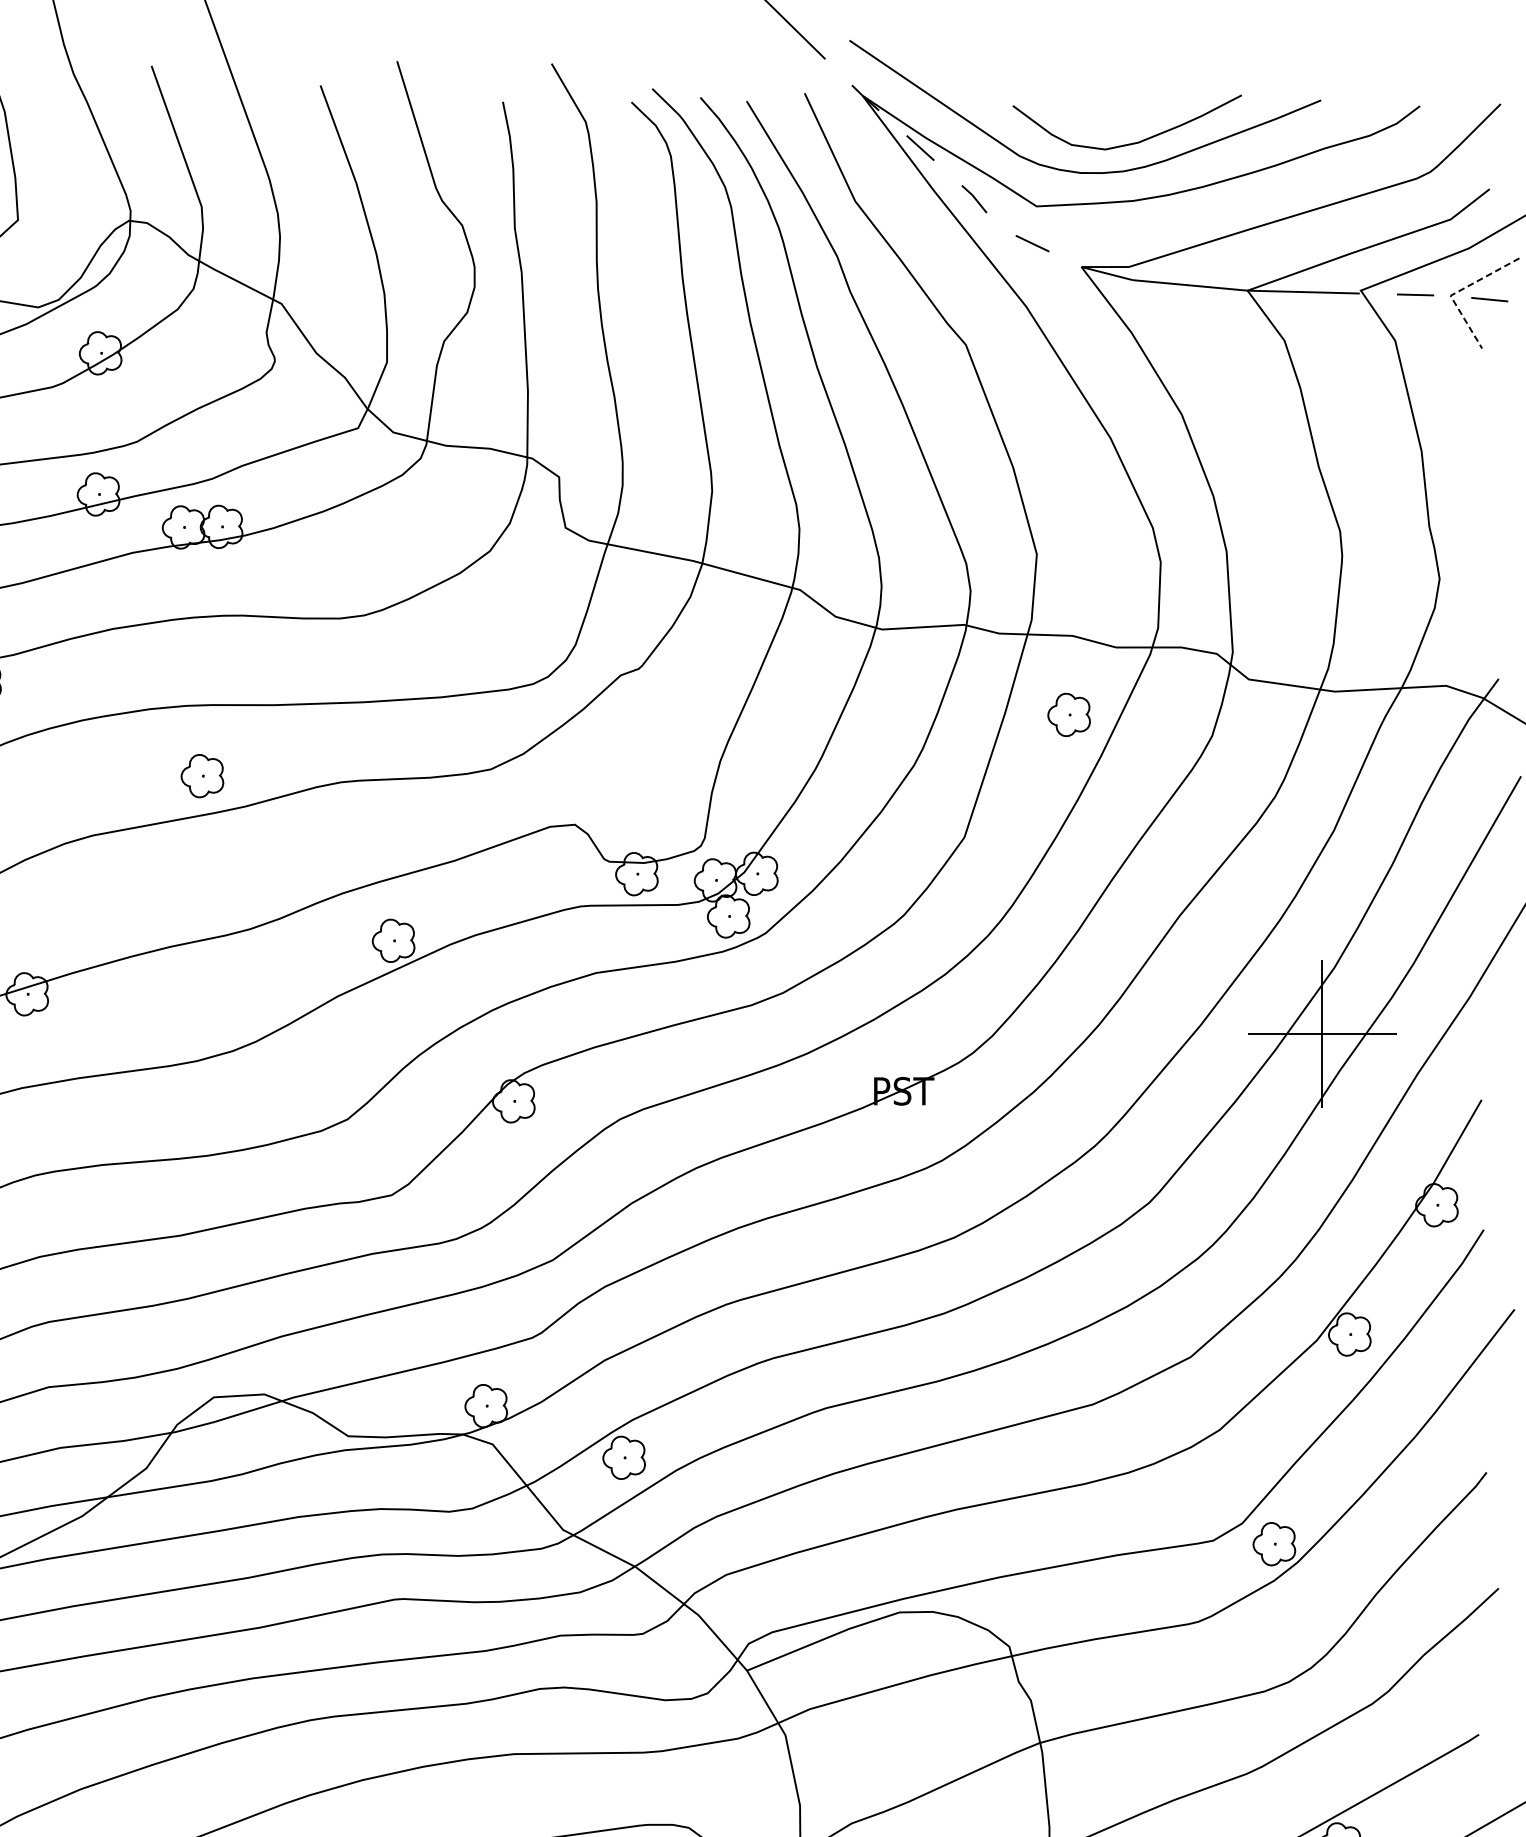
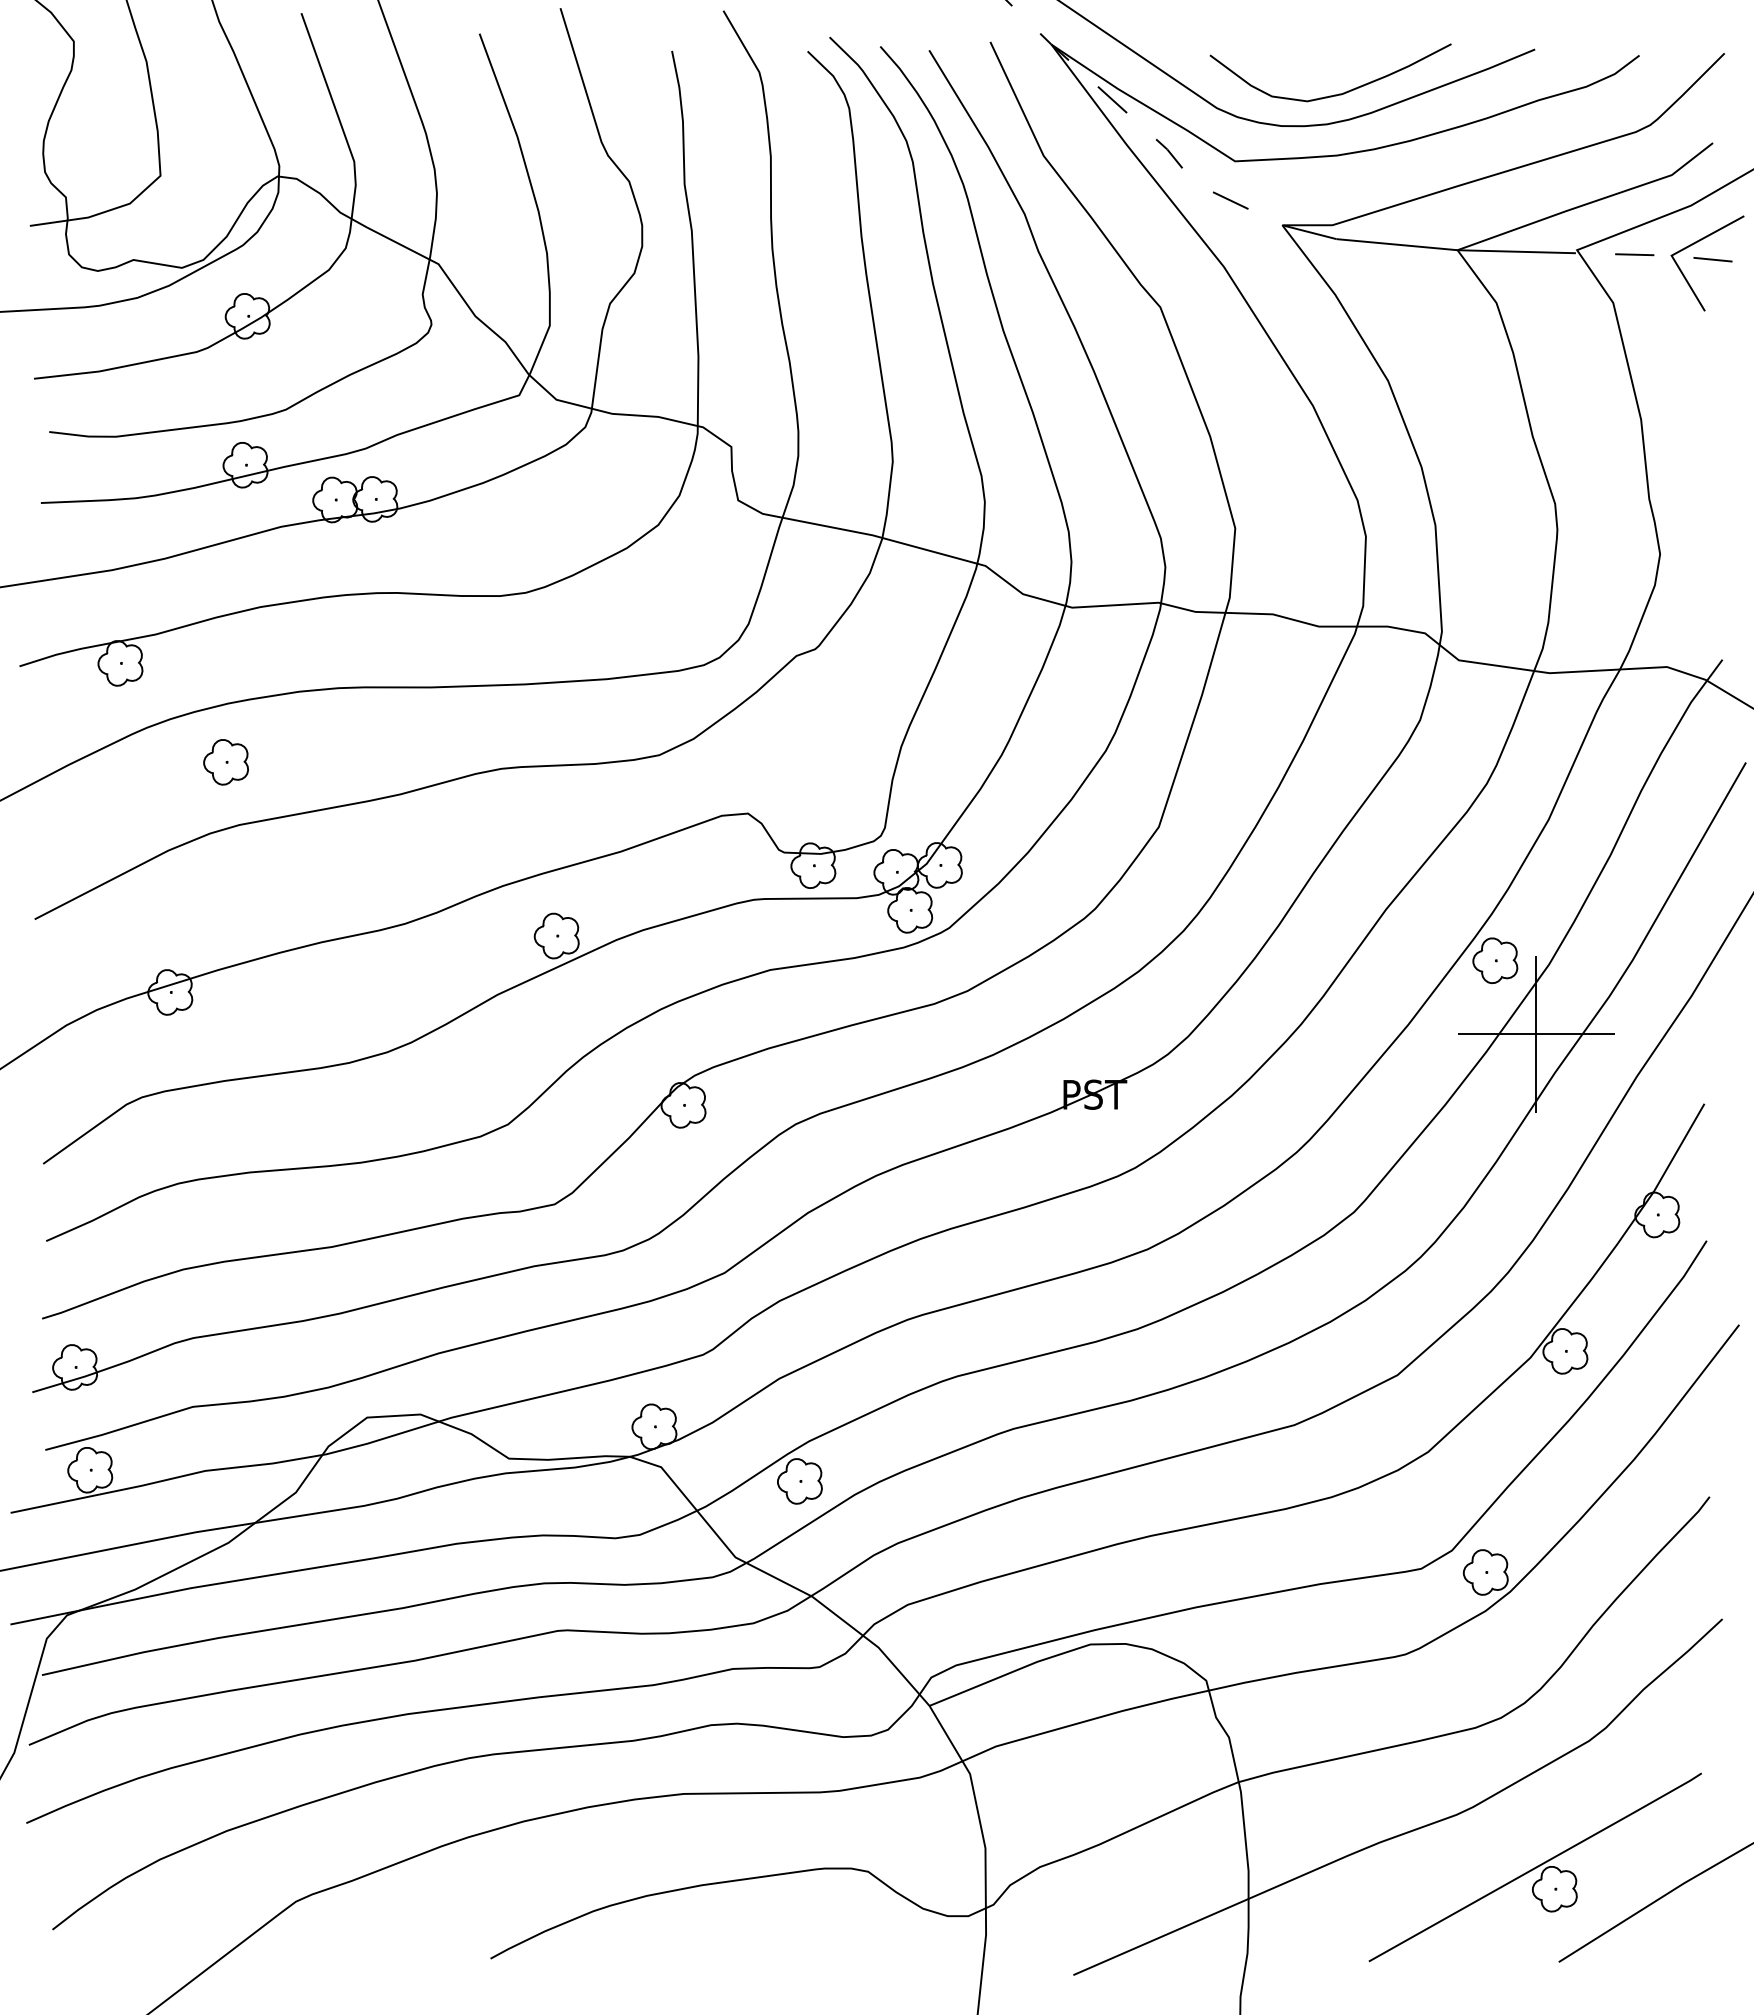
line: (1457, 291) -> (1678, 251), dashed -> solid
part: (1069, 714) -> (1495, 960), moved
part: (201, 776) -> (225, 762), moved

